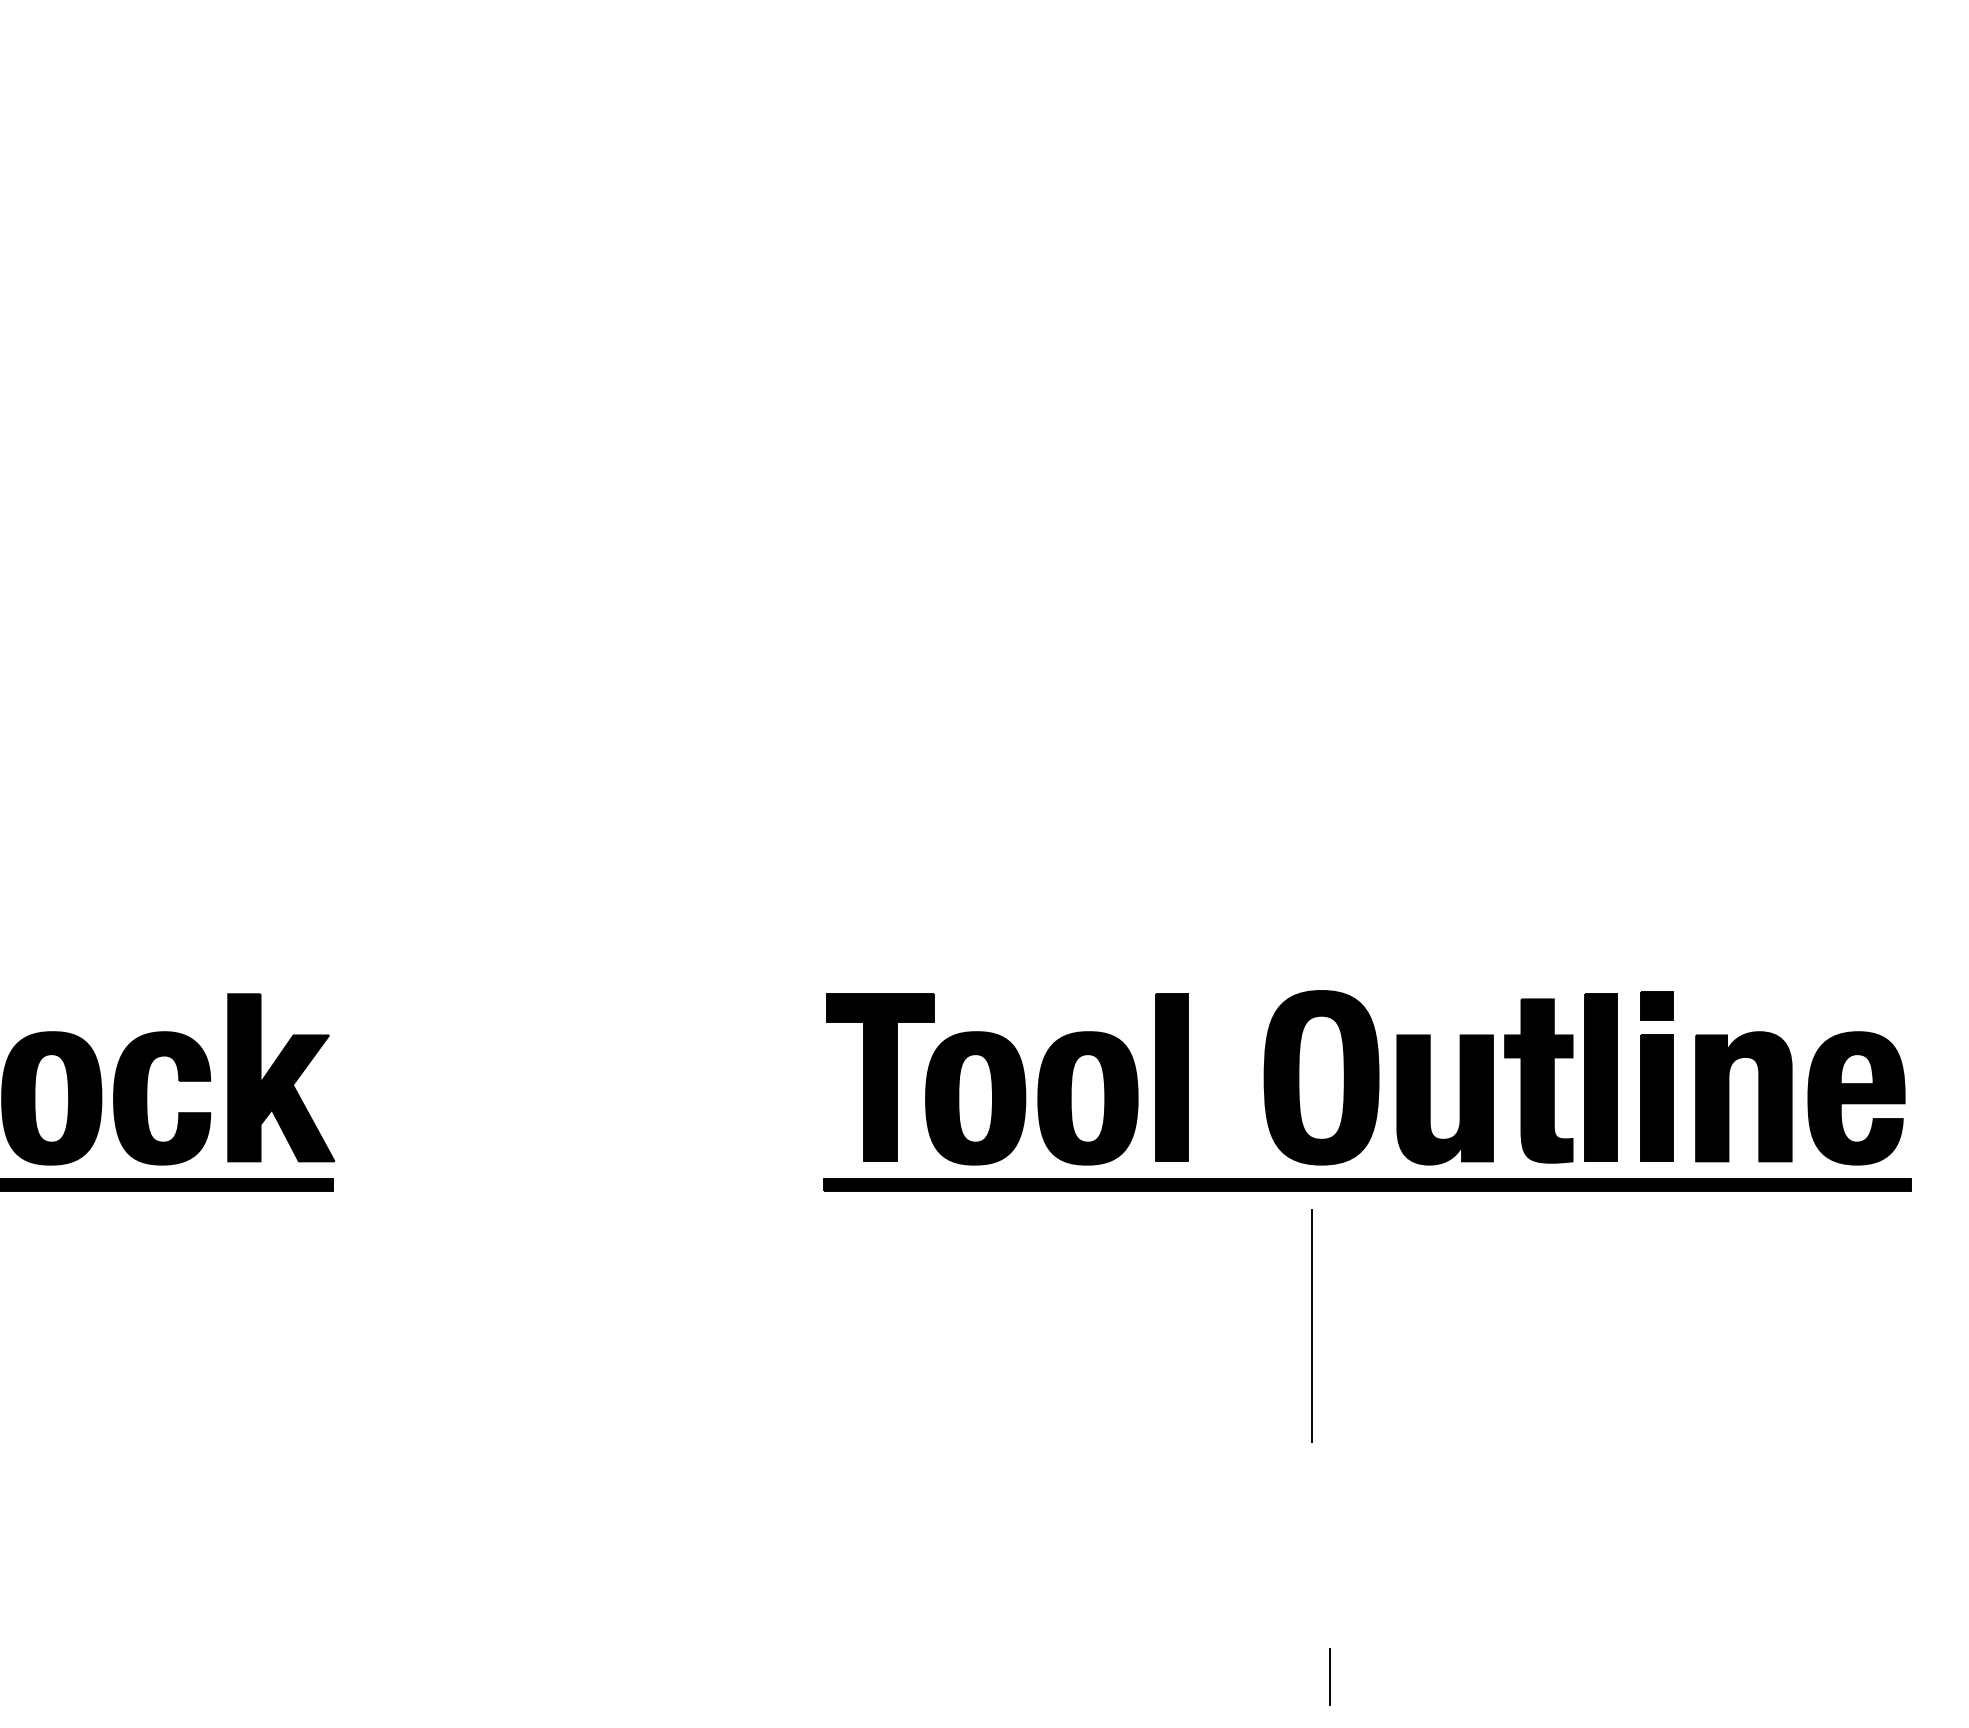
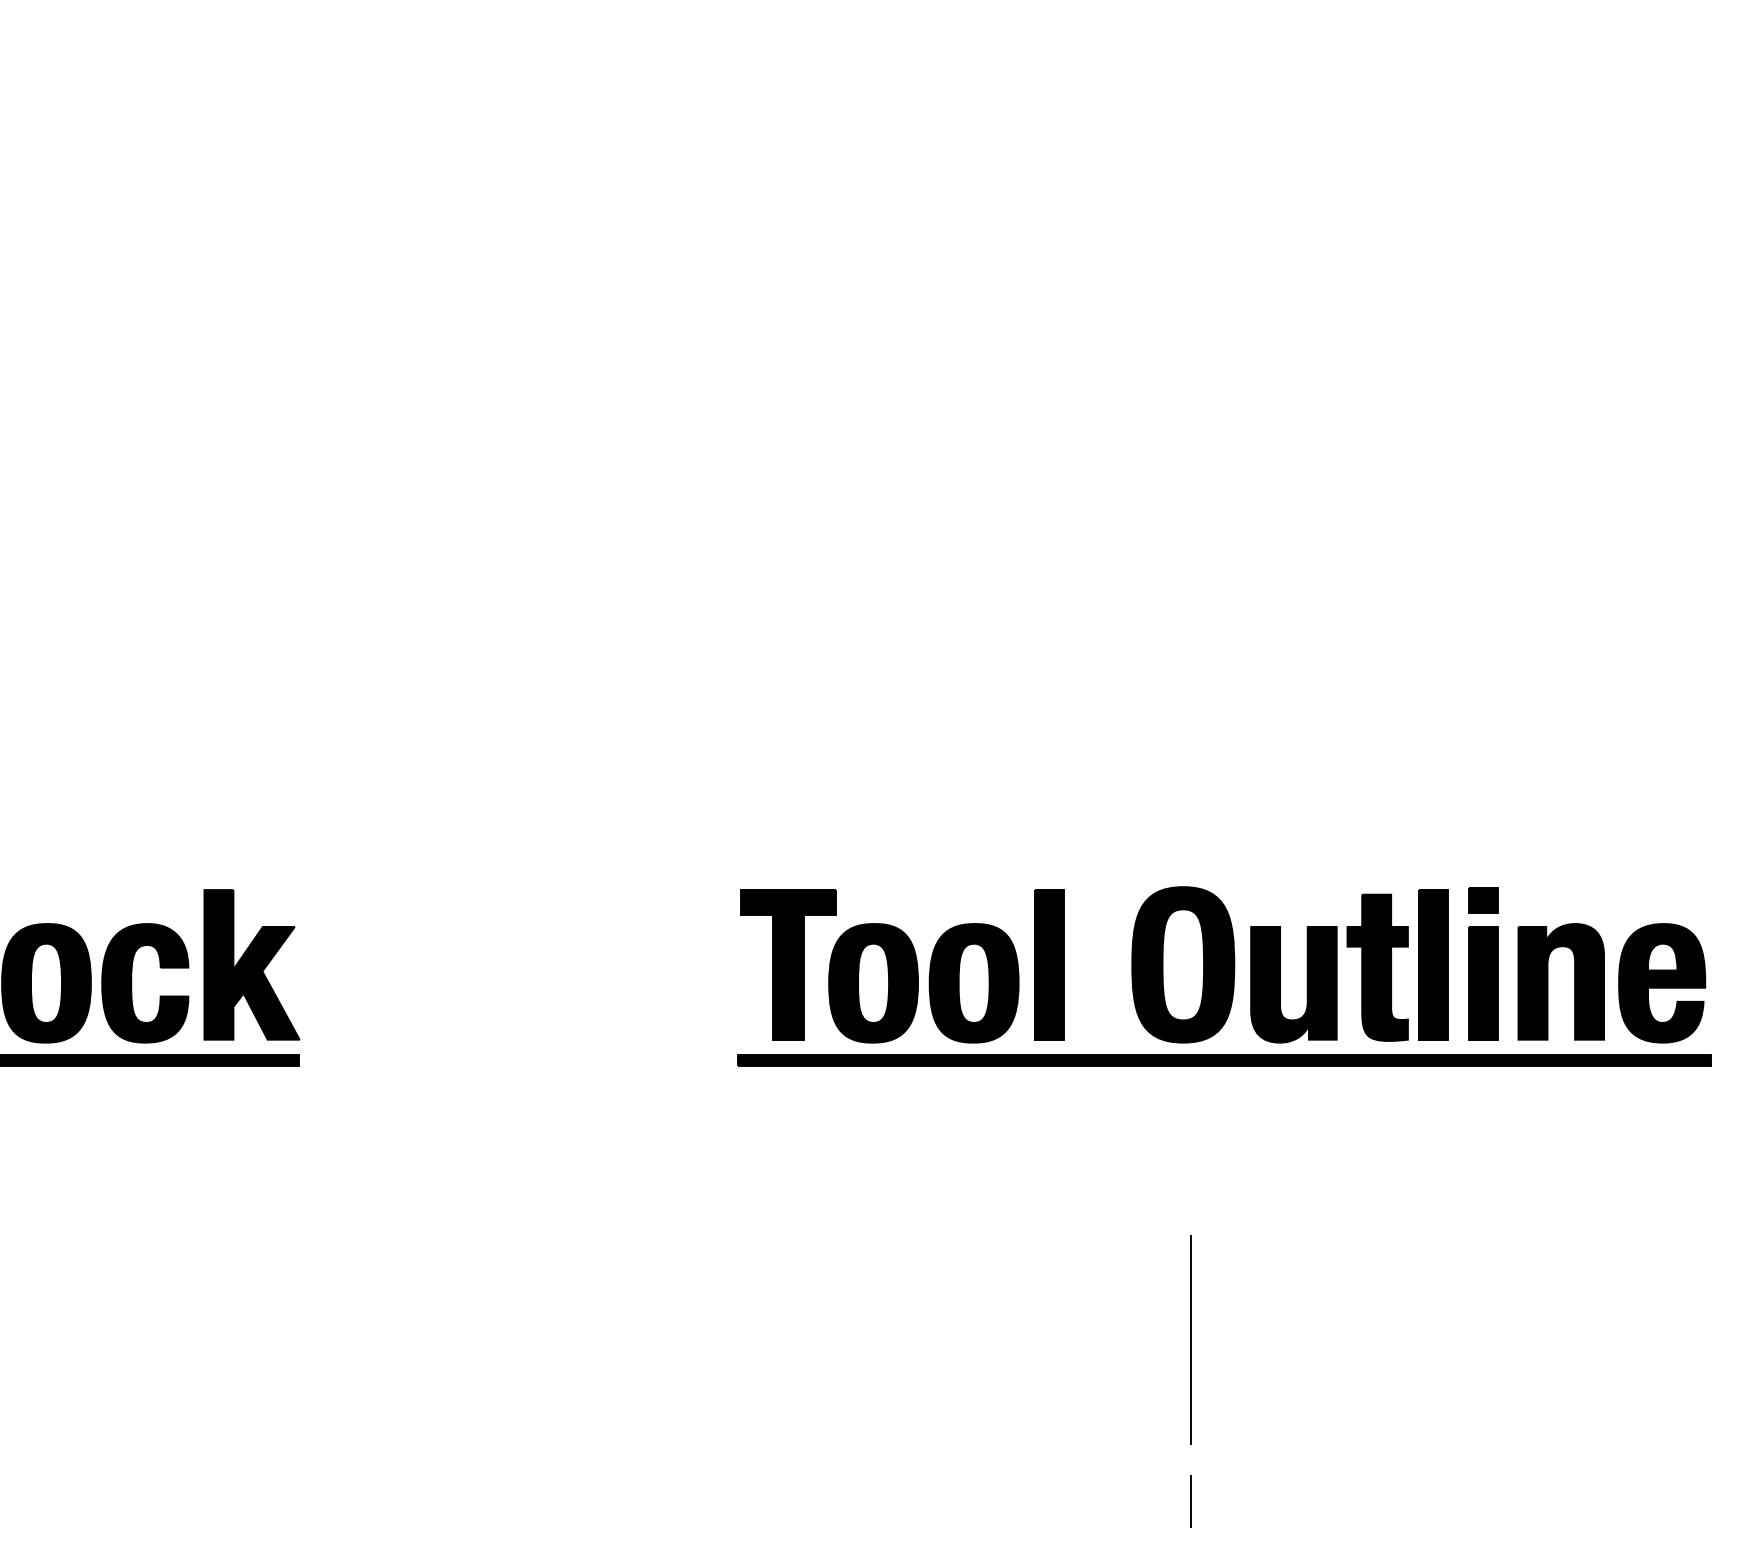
line: (1311, 1325) -> (1190, 1339), moved

